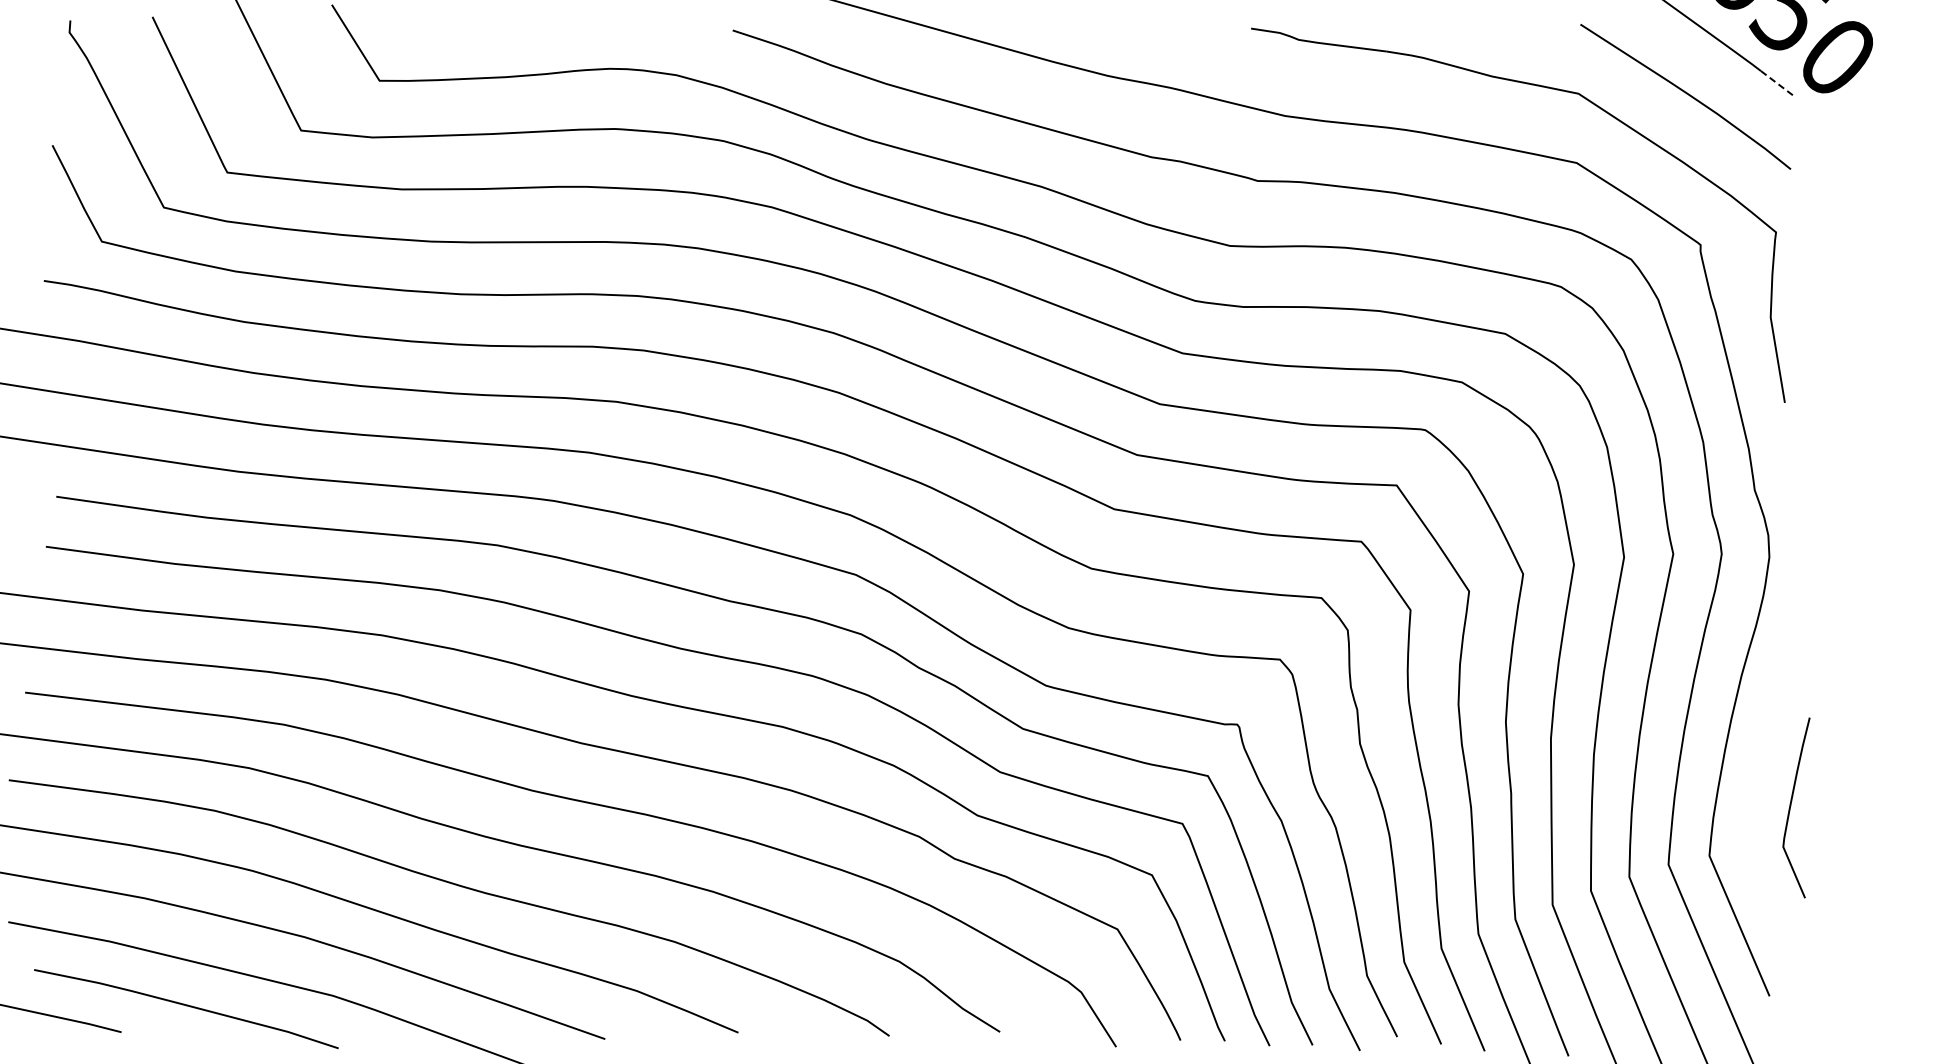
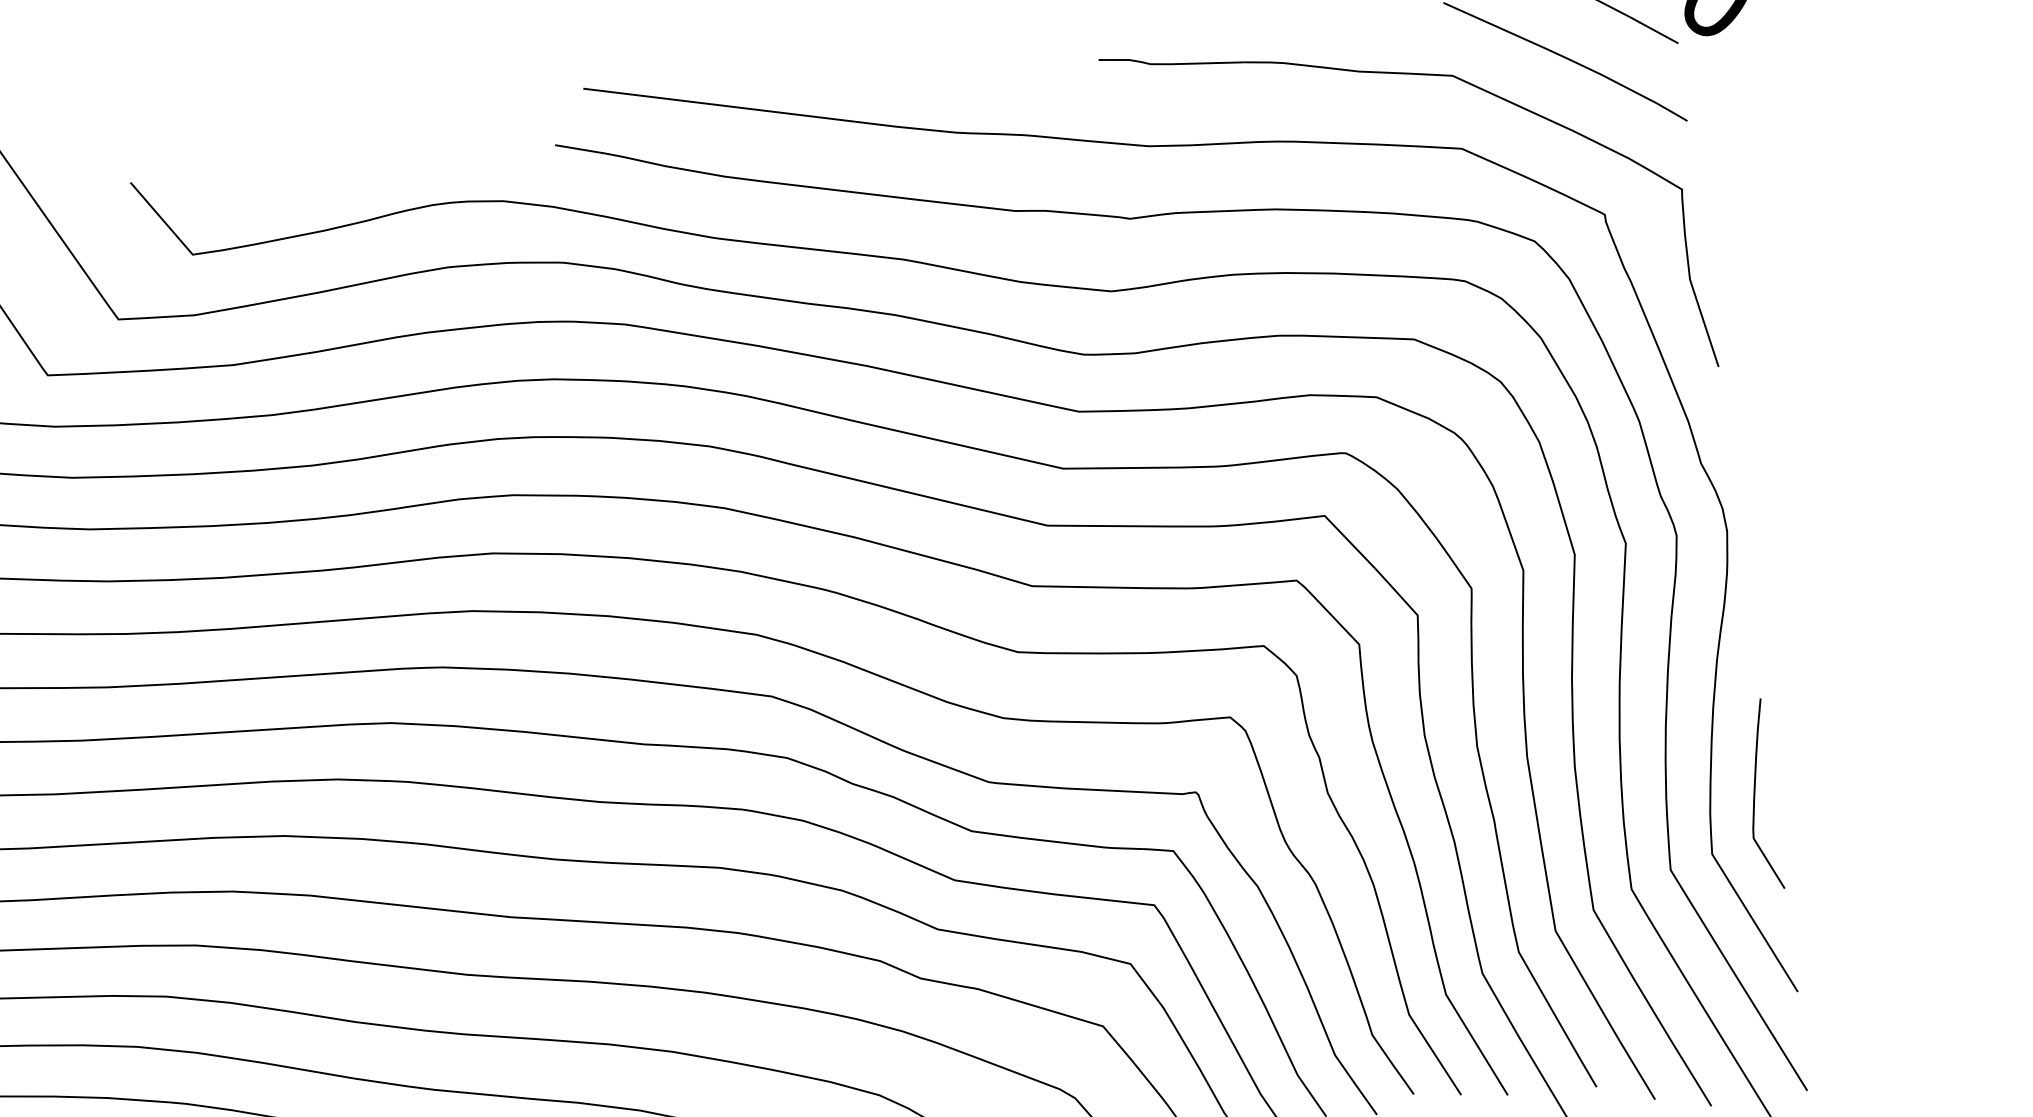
line: (1776, 83) -> (1658, 33), dashed -> solid
curve: (1791, 806) -> (1755, 794), moved

